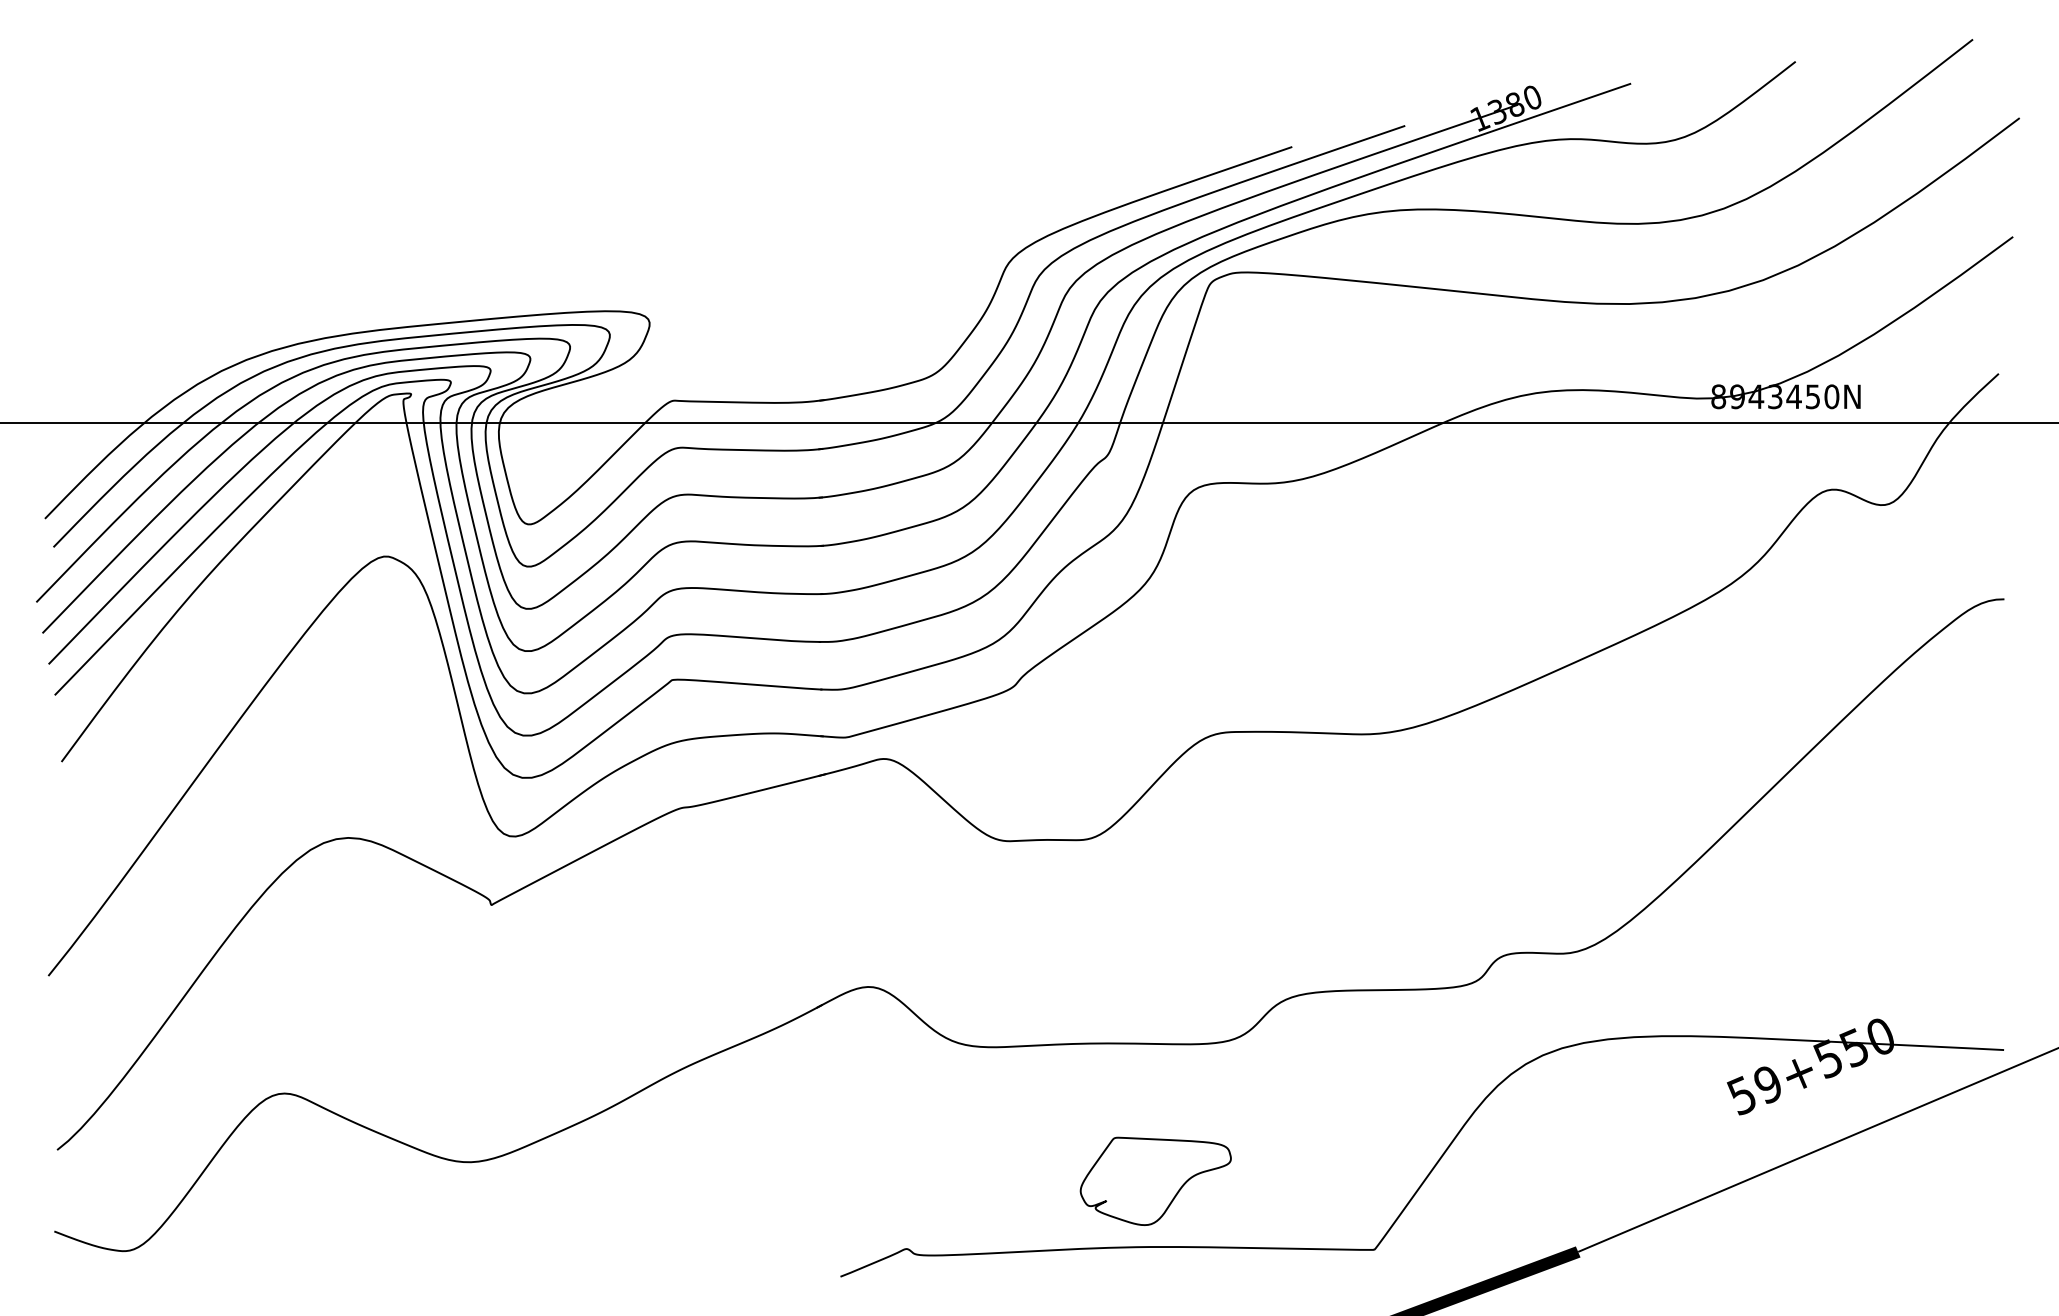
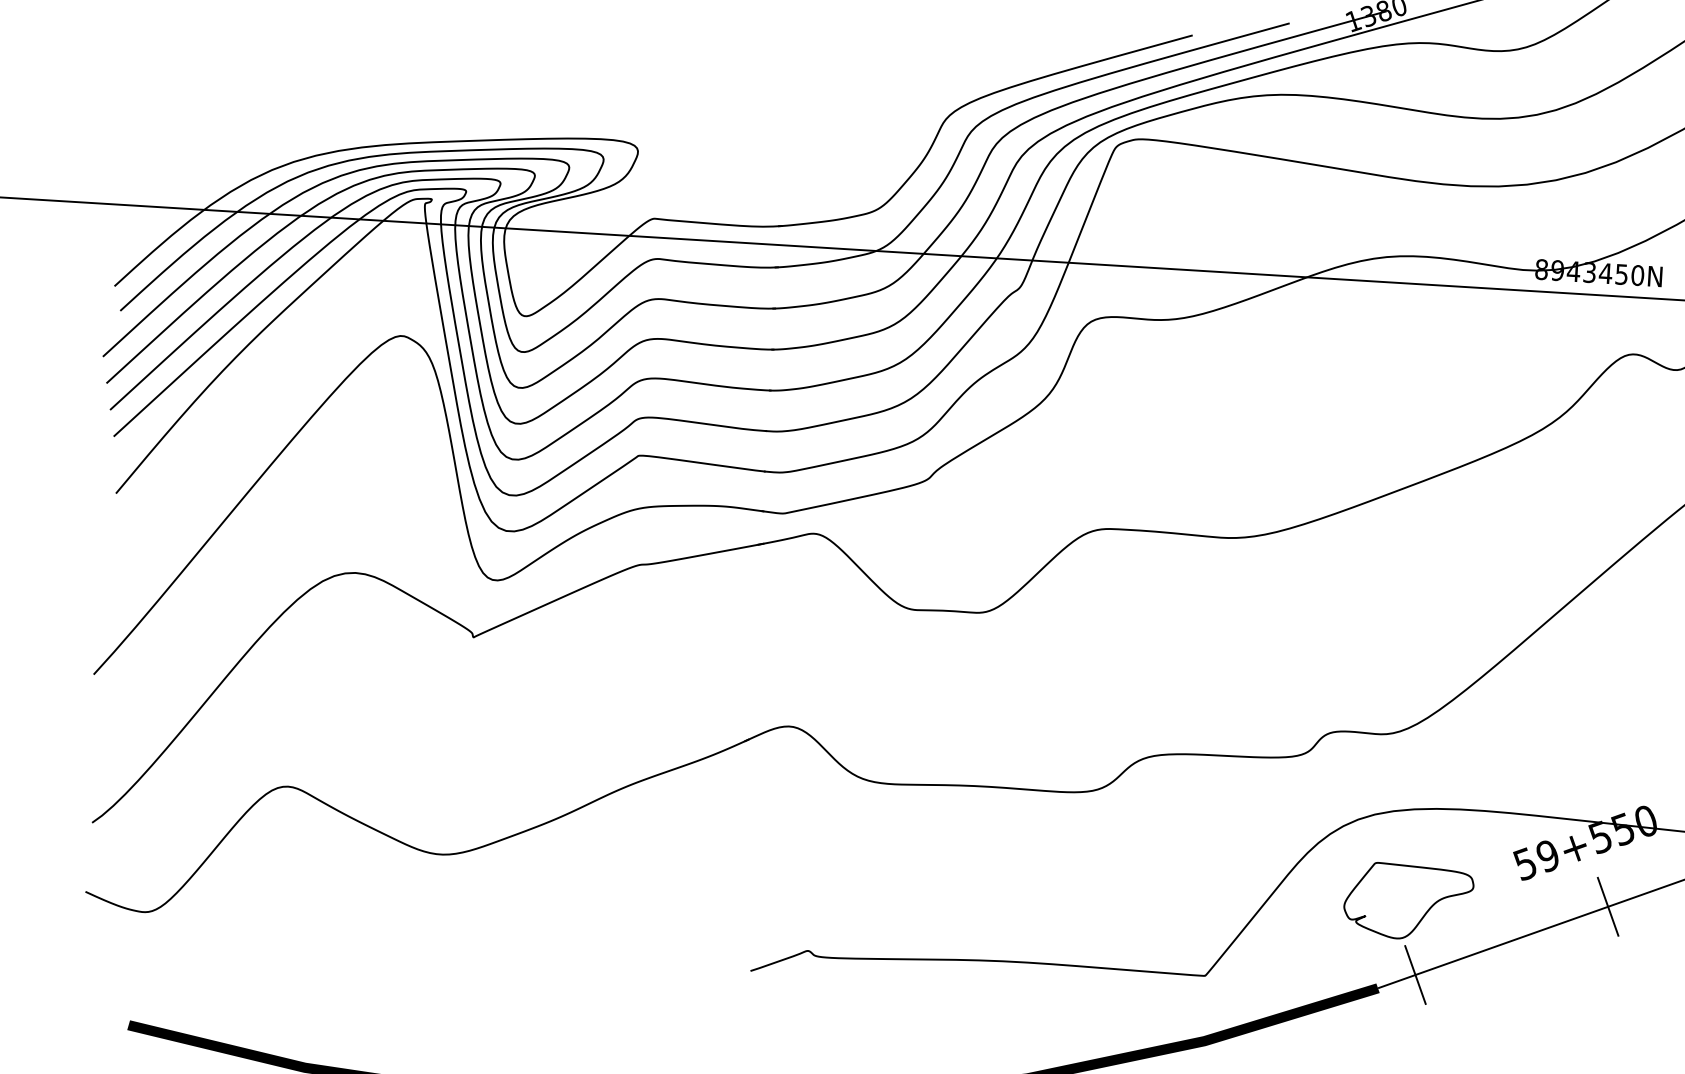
line: (1842, 1139) -> (1608, 906), added
part: (1155, 1180) -> (1408, 901), moved
line: (1621, 1233) -> (1415, 974), added

